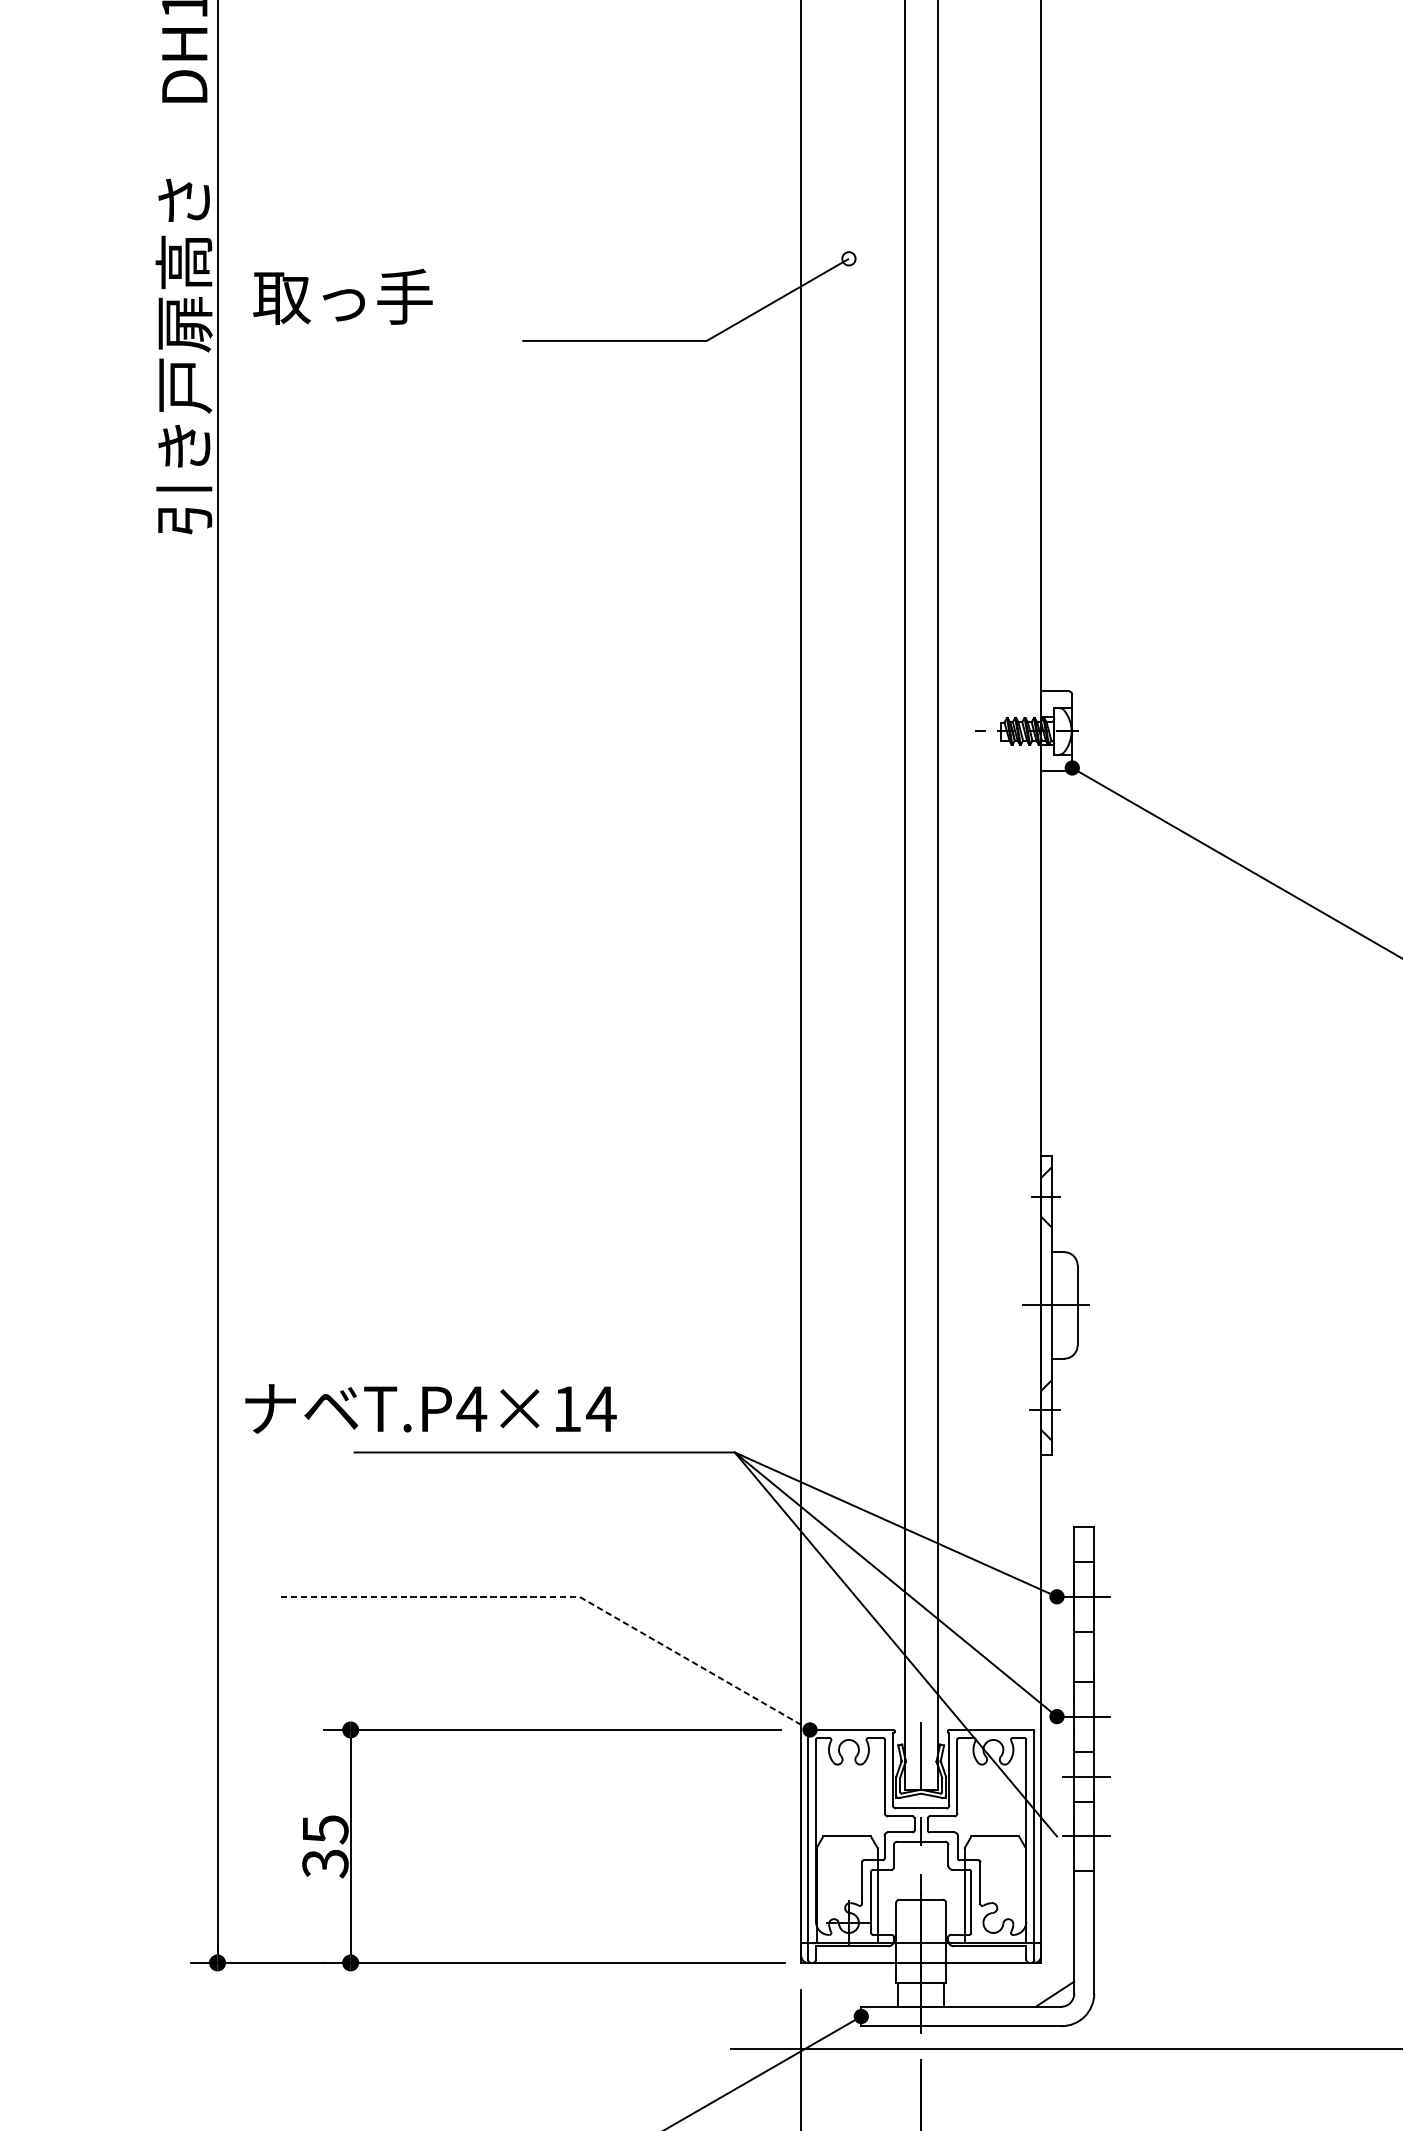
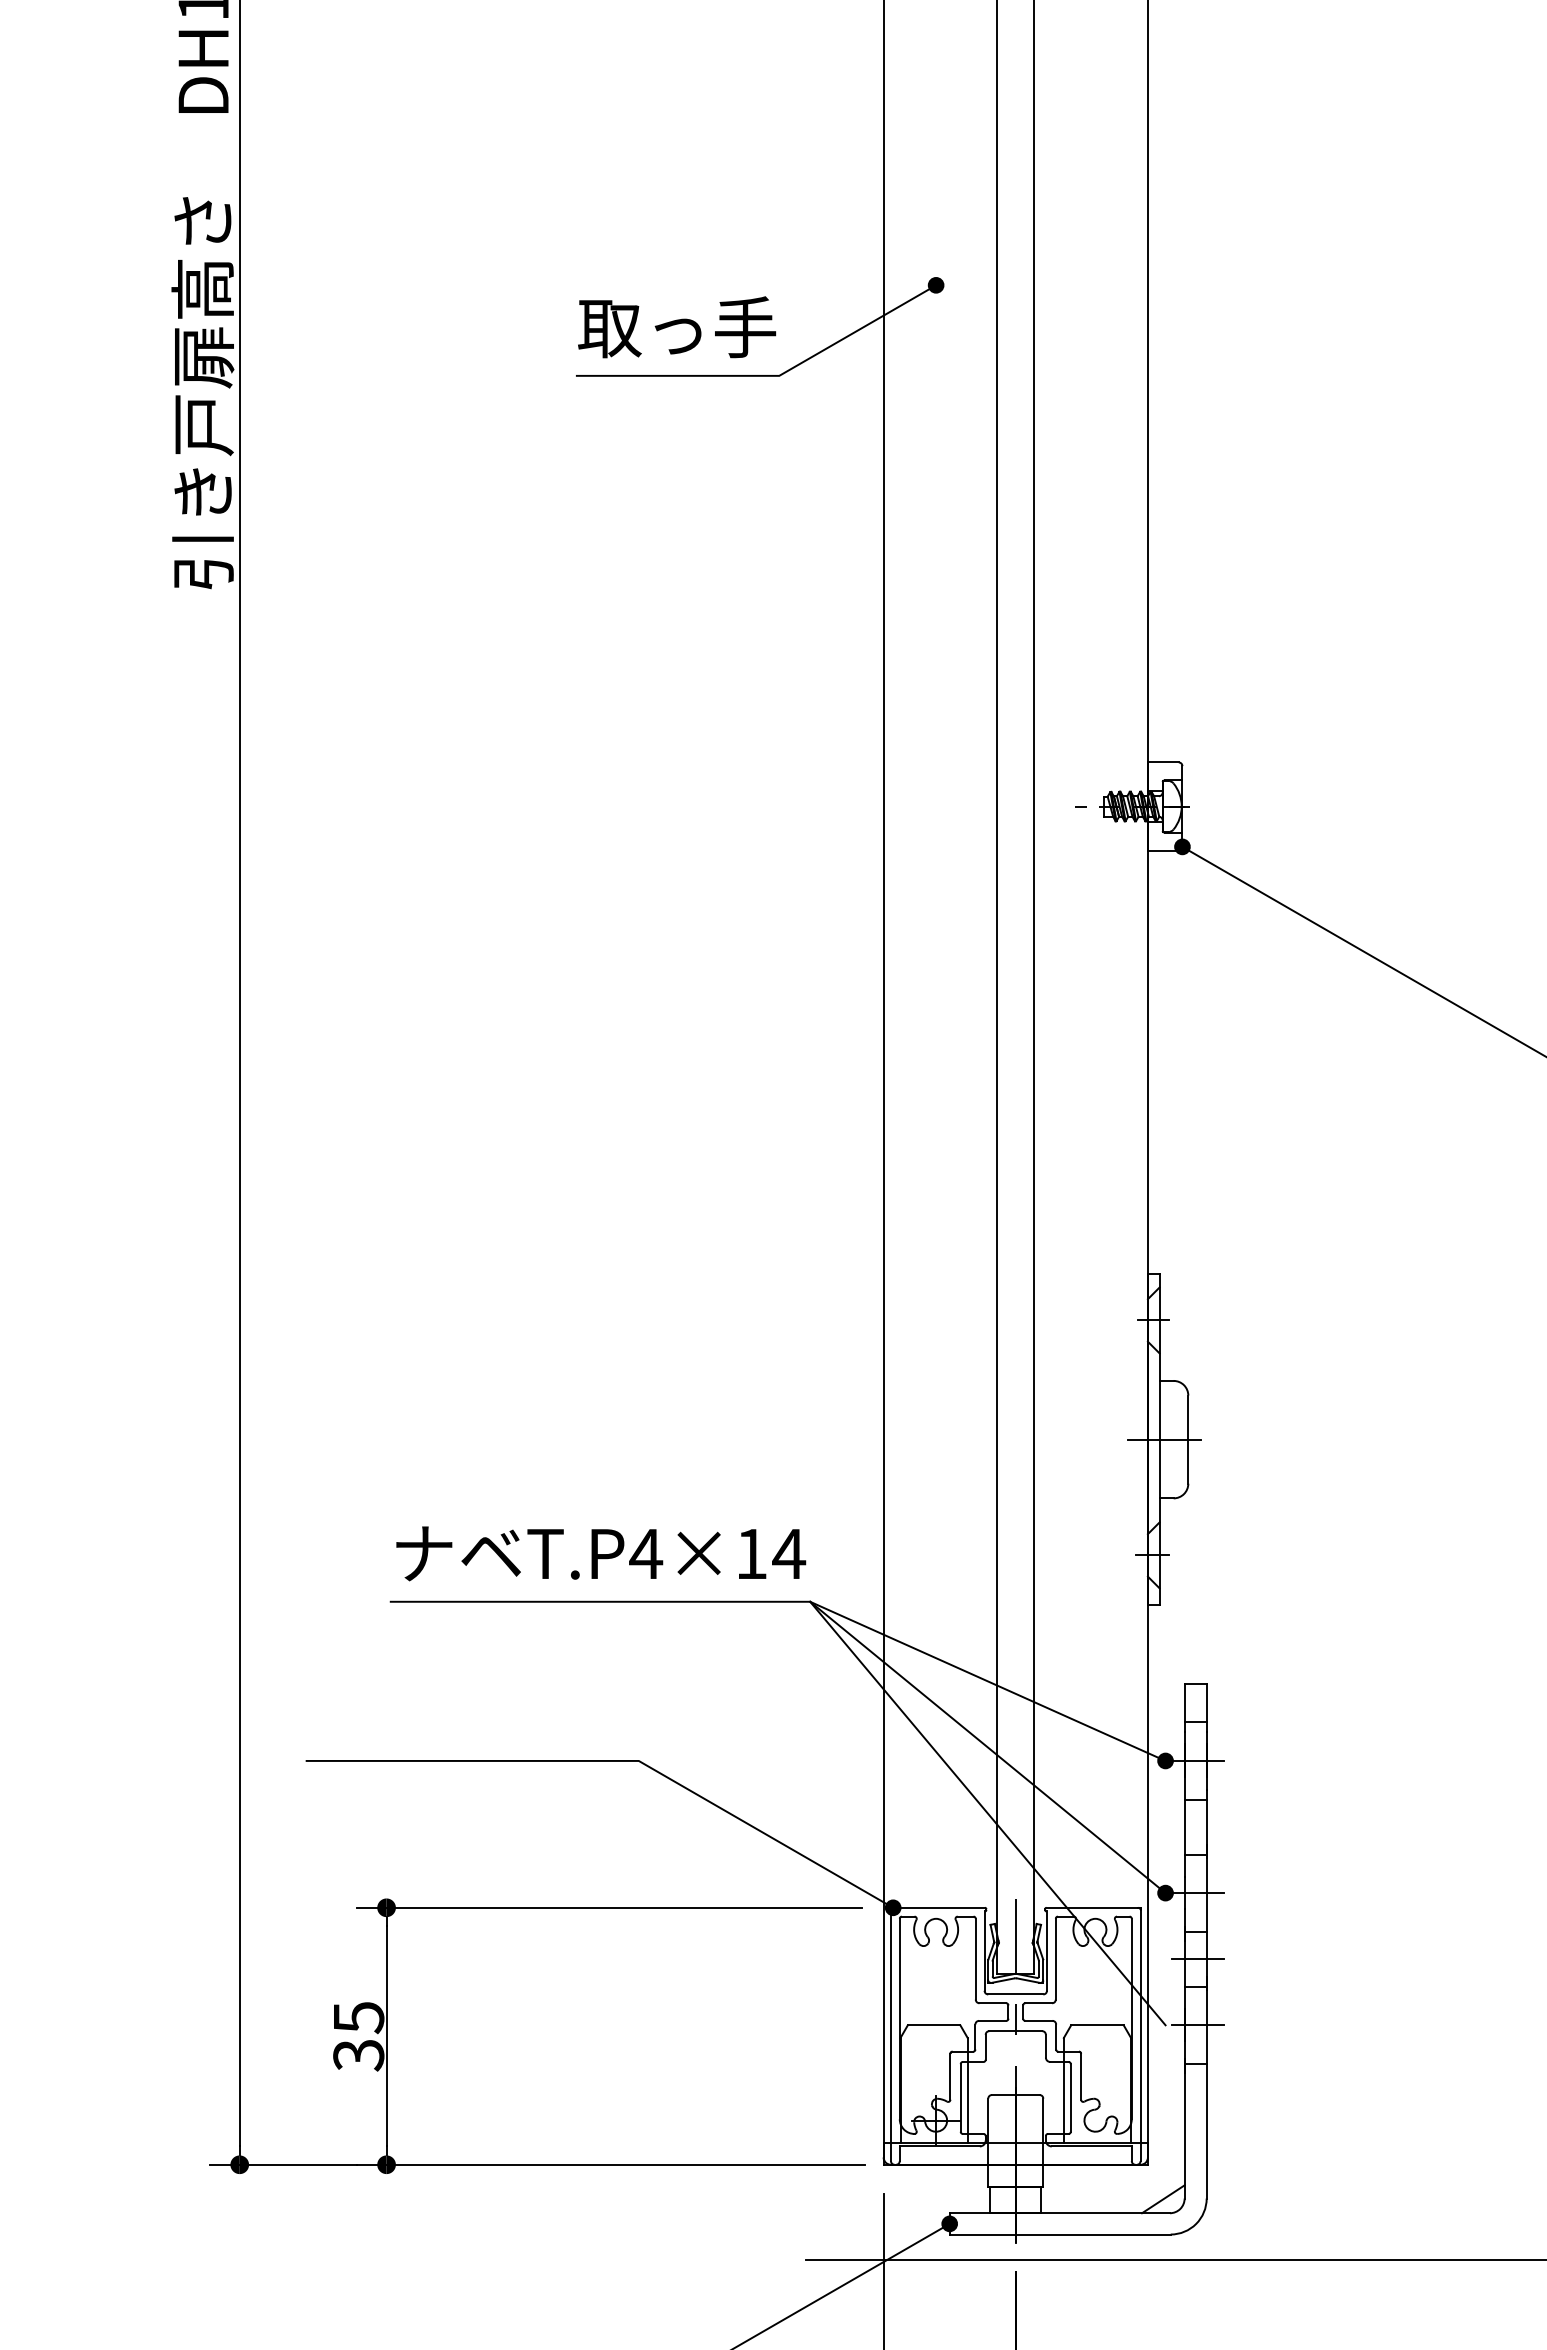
fill: (848, 258) -> (935, 284), added
text: (343, 297) -> (677, 327), moved
text: (431, 1408) -> (601, 1553), moved
line: (560, 1596) -> (618, 1760), dashed -> solid

